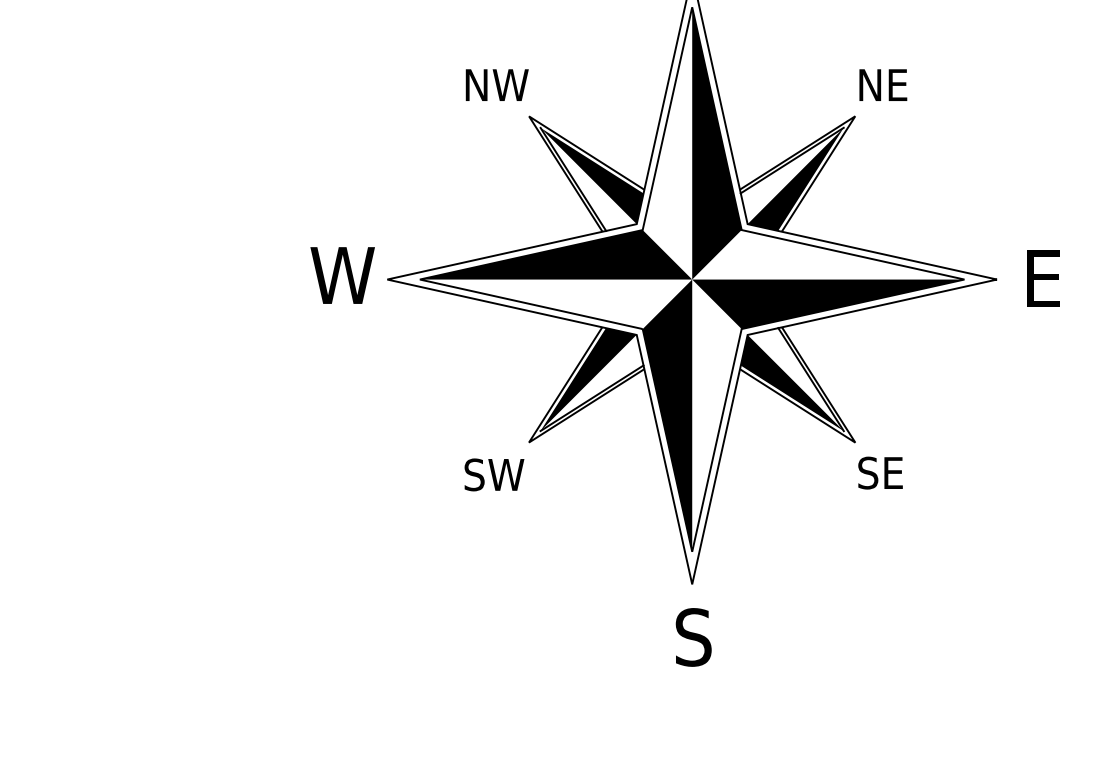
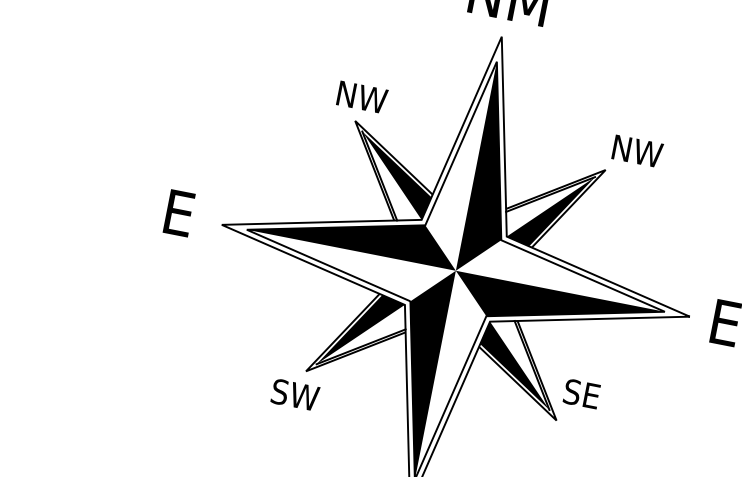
text: (496, 84) -> (361, 96), moved
text: (904, 84) -> (648, 153), NE -> NW
text: (342, 275) -> (188, 214), W -> E
text: (880, 472) -> (581, 393), moved
text: (494, 474) -> (295, 394), moved

